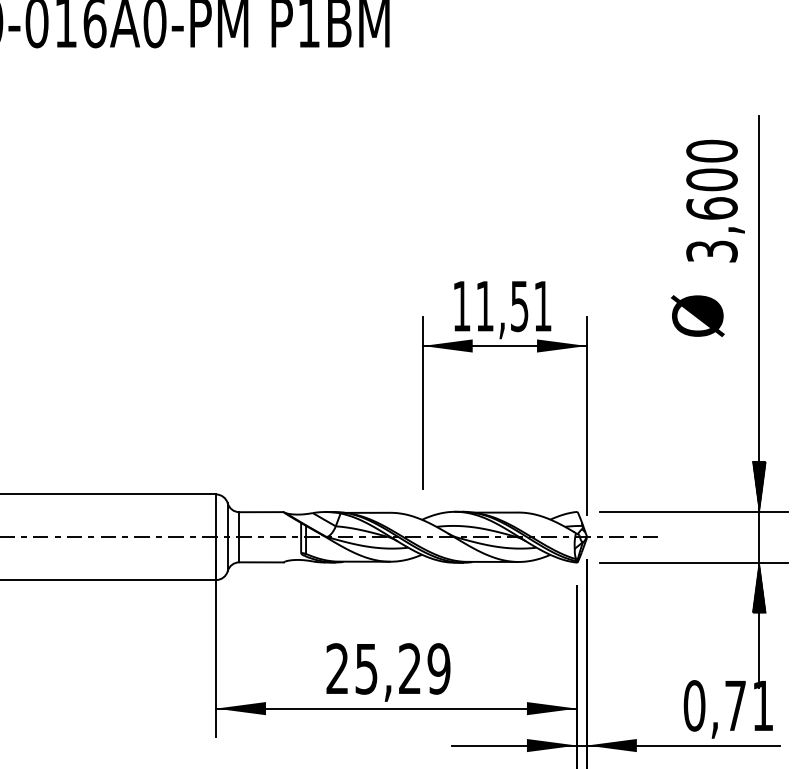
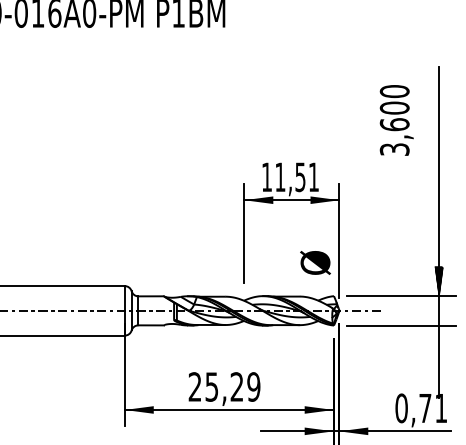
text: (715, 201) -> (396, 120), moved
text: (697, 315) -> (315, 262), moved
hatch: (758, 586) -> (438, 339), removed

